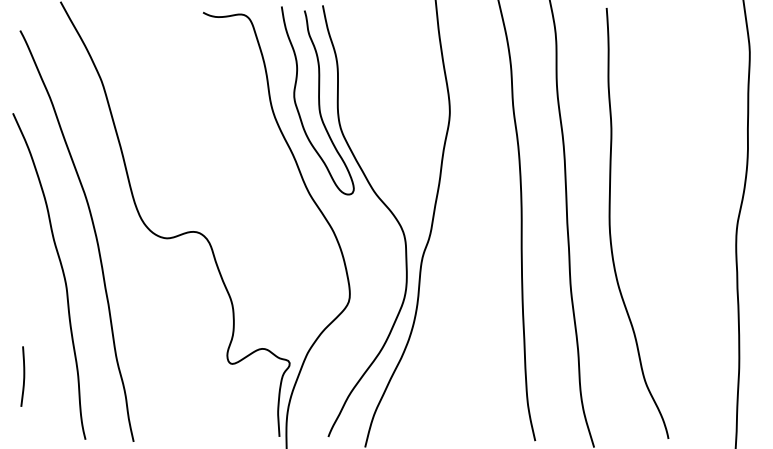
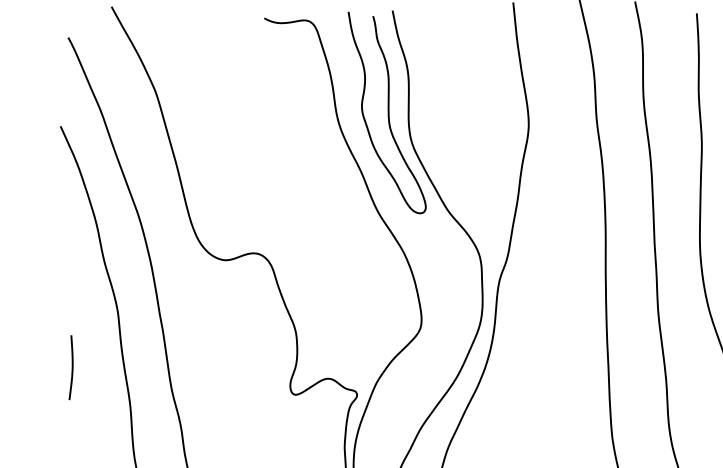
curve: (23, 376) -> (71, 367), moved

